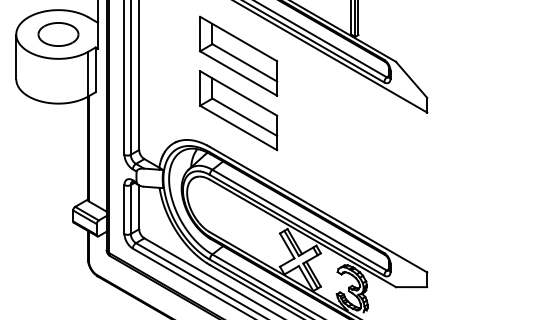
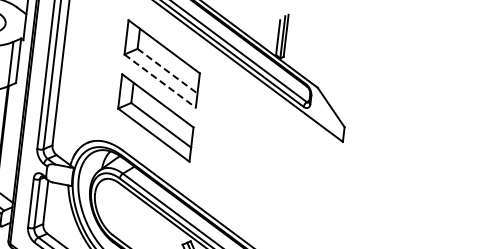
line: (245, 63) -> (168, 71), solid -> dashed
line: (239, 73) -> (161, 81), solid -> dashed

